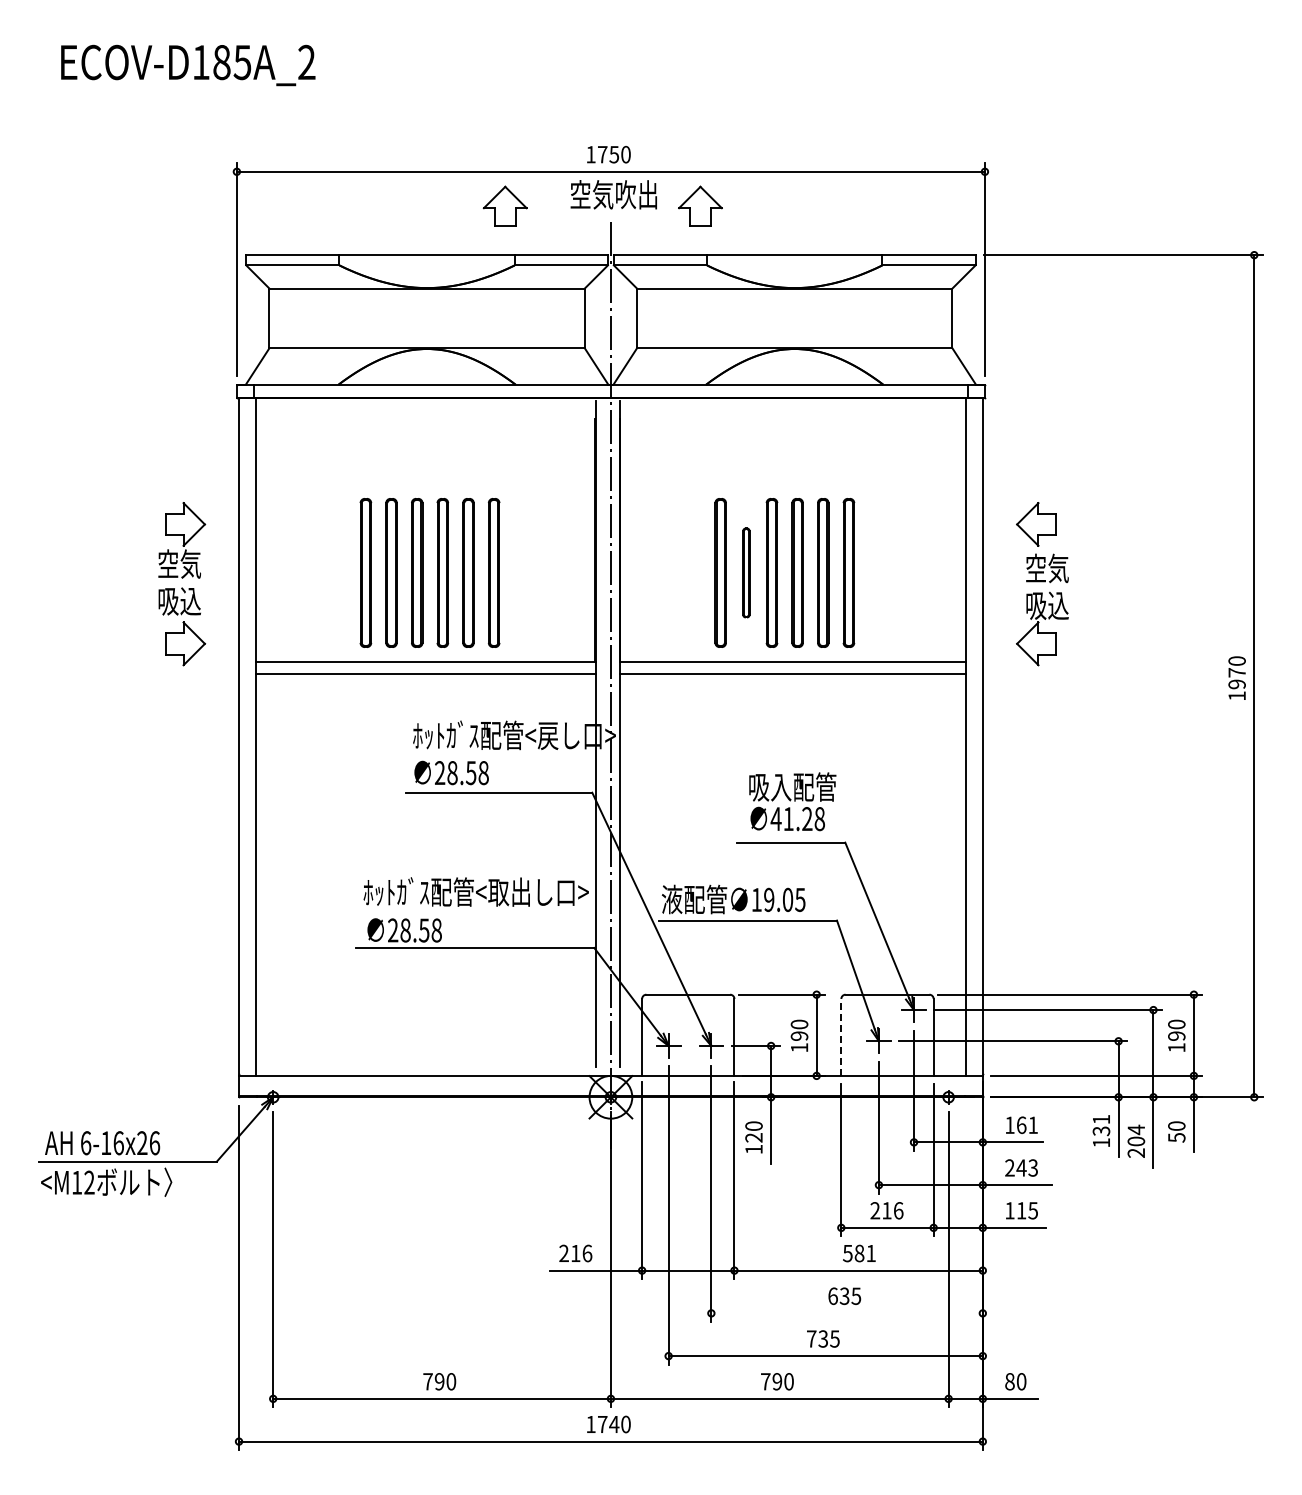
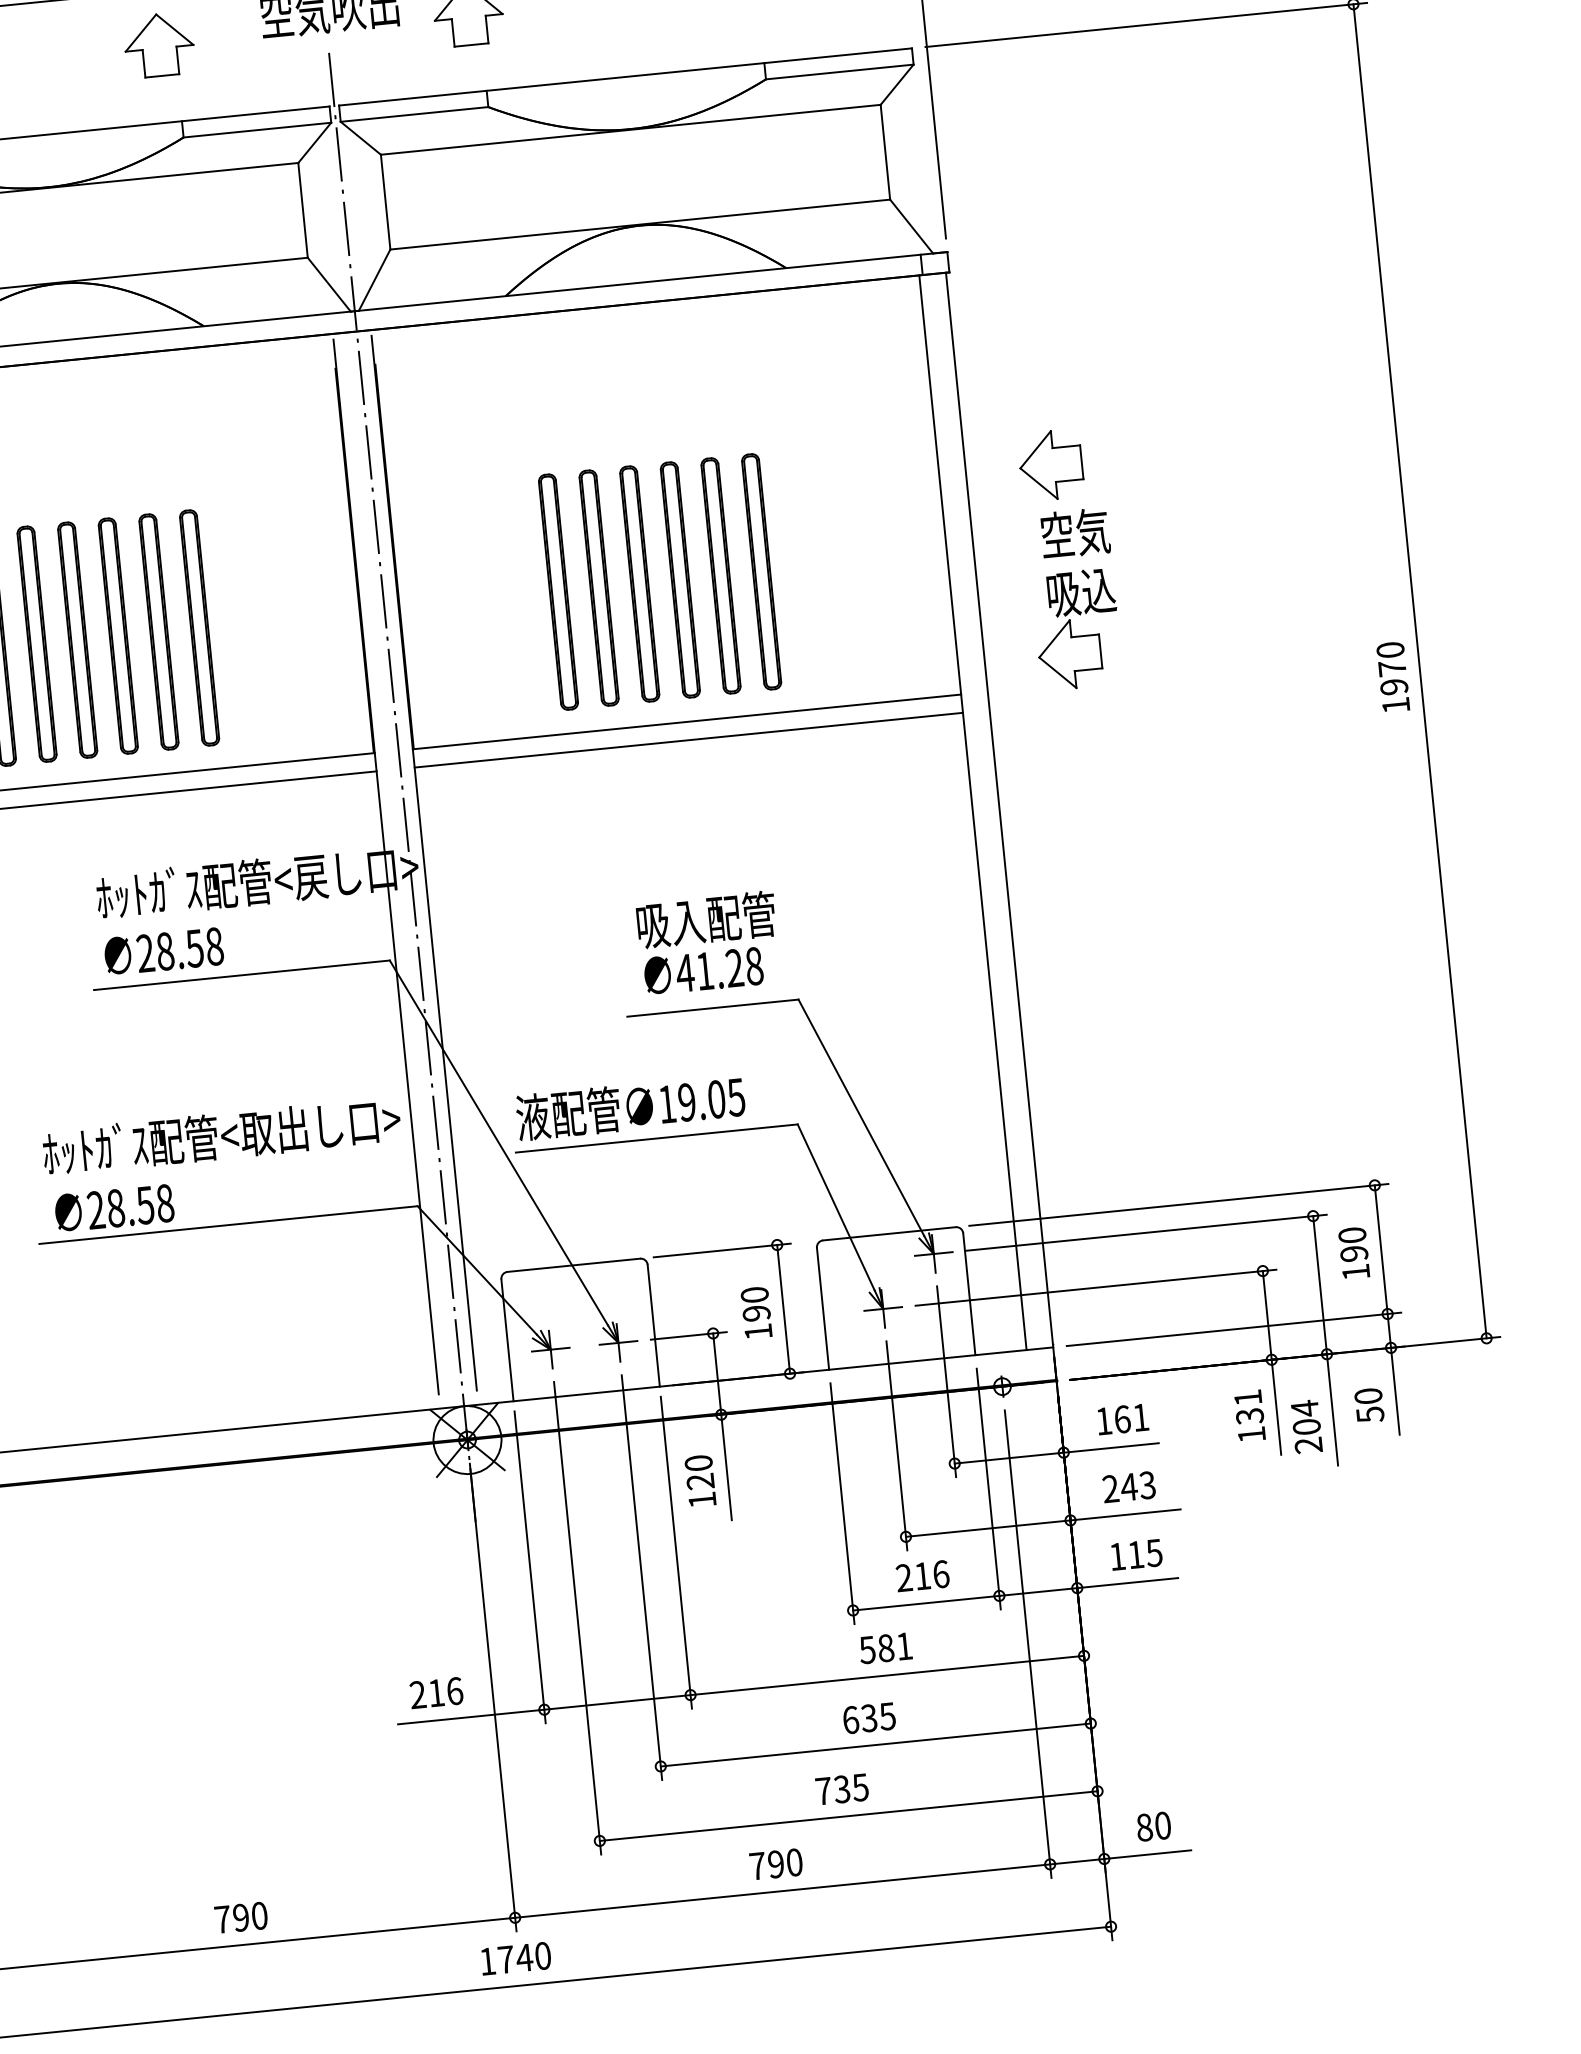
part: (746, 572) -> (599, 587), size x1.67
line: (841, 1036) -> (823, 1307), dashed -> solid
line: (846, 1313) -> (874, 1745), added

